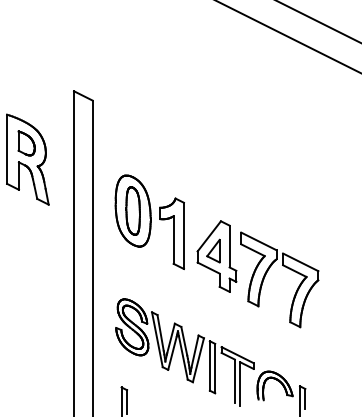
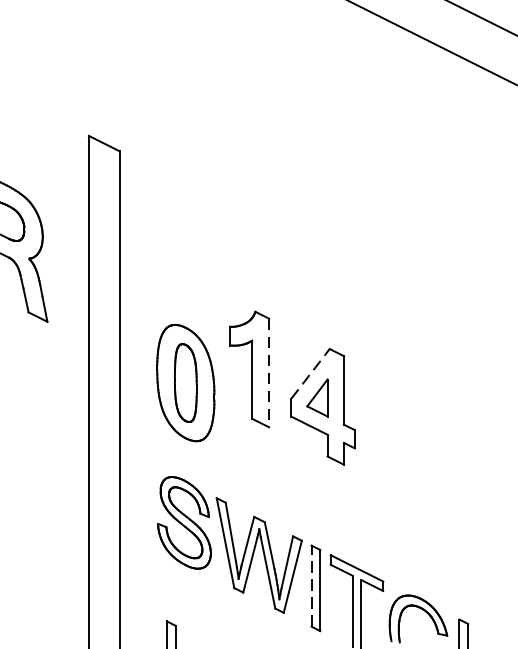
part: (132, 210) -> (184, 382), moved
line: (183, 236) -> (268, 373), solid -> dashed
line: (209, 236) -> (310, 373), solid -> dashed
part: (285, 267) -> (435, 424), removed
line: (209, 365) -> (310, 585), solid -> dashed

